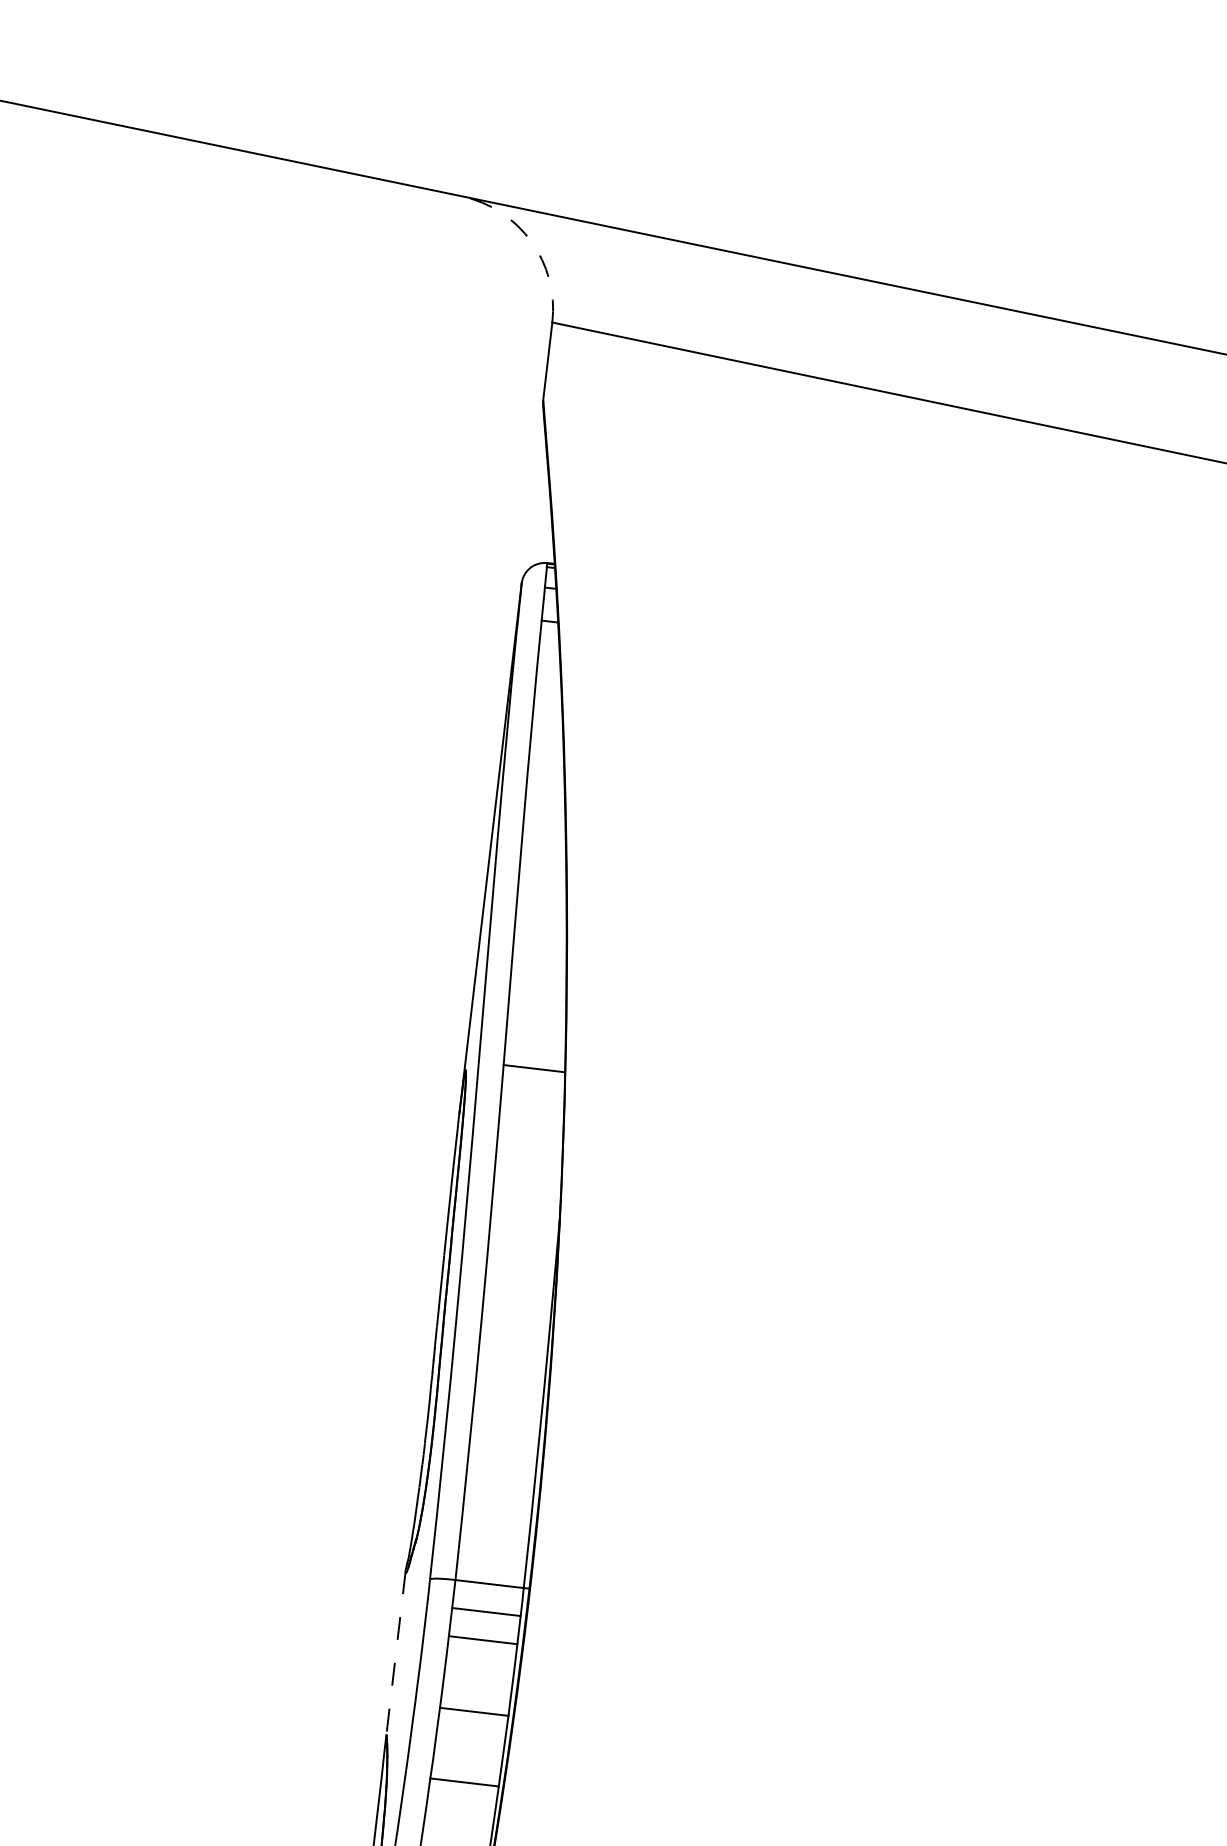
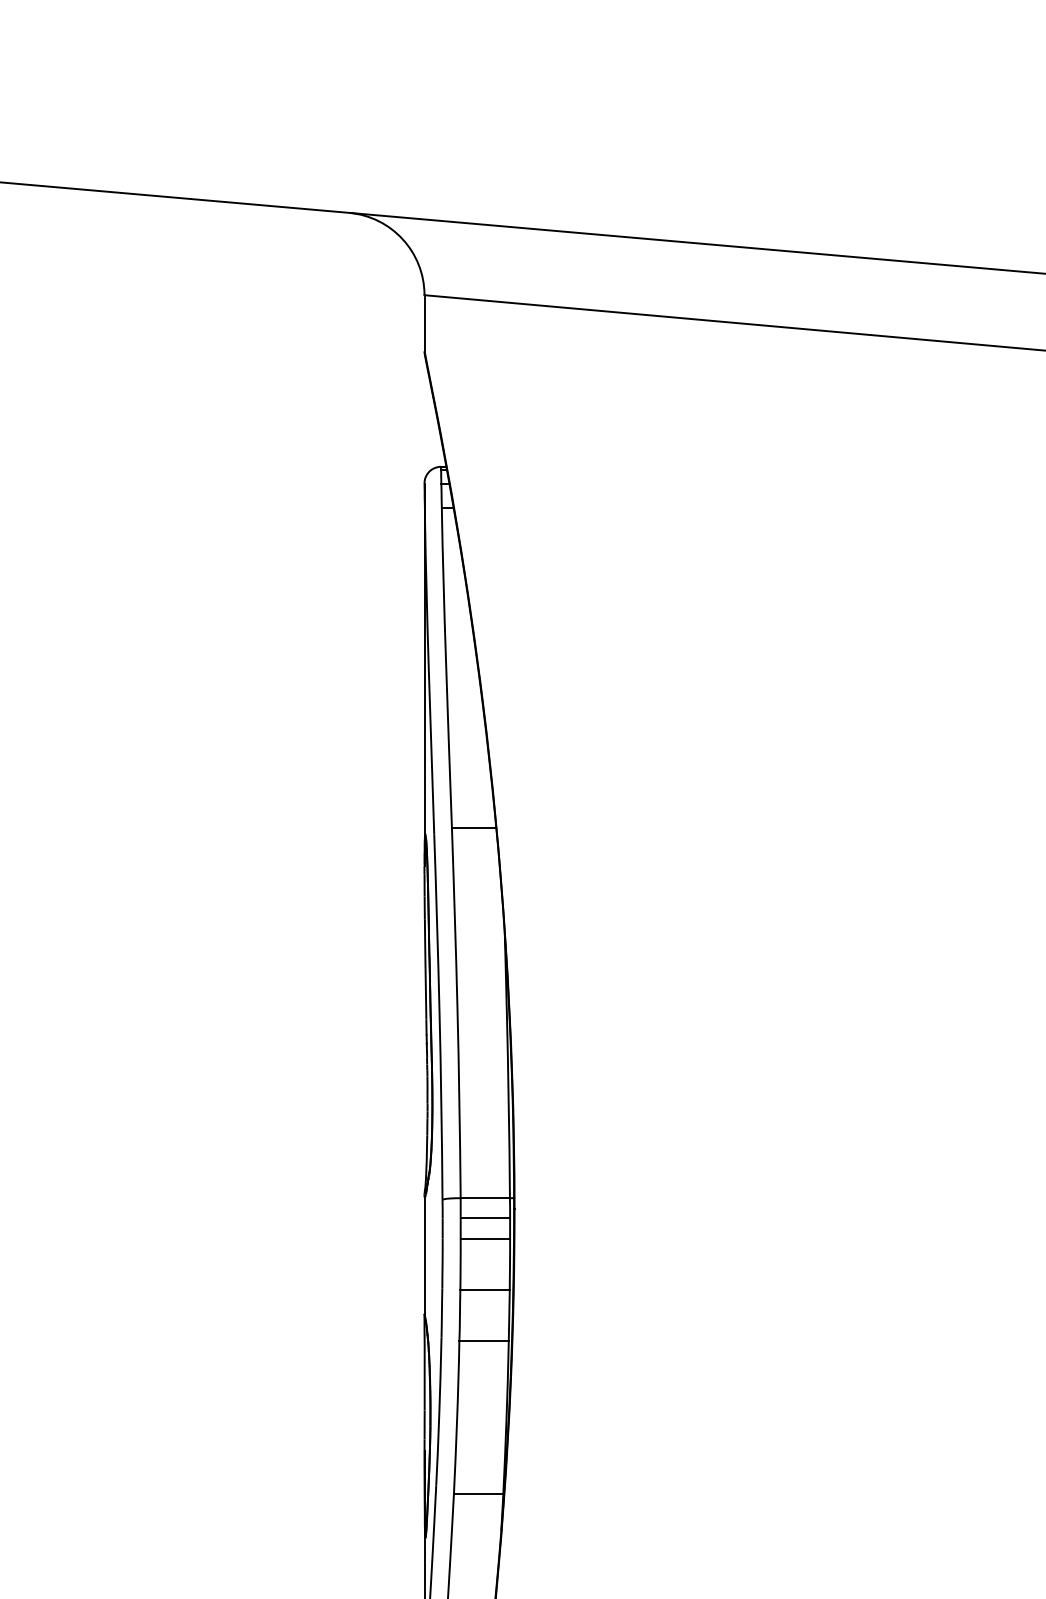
arc: (530, 241) -> (402, 239), dashed -> solid
line: (395, 1656) -> (424, 1257), dashed -> solid

